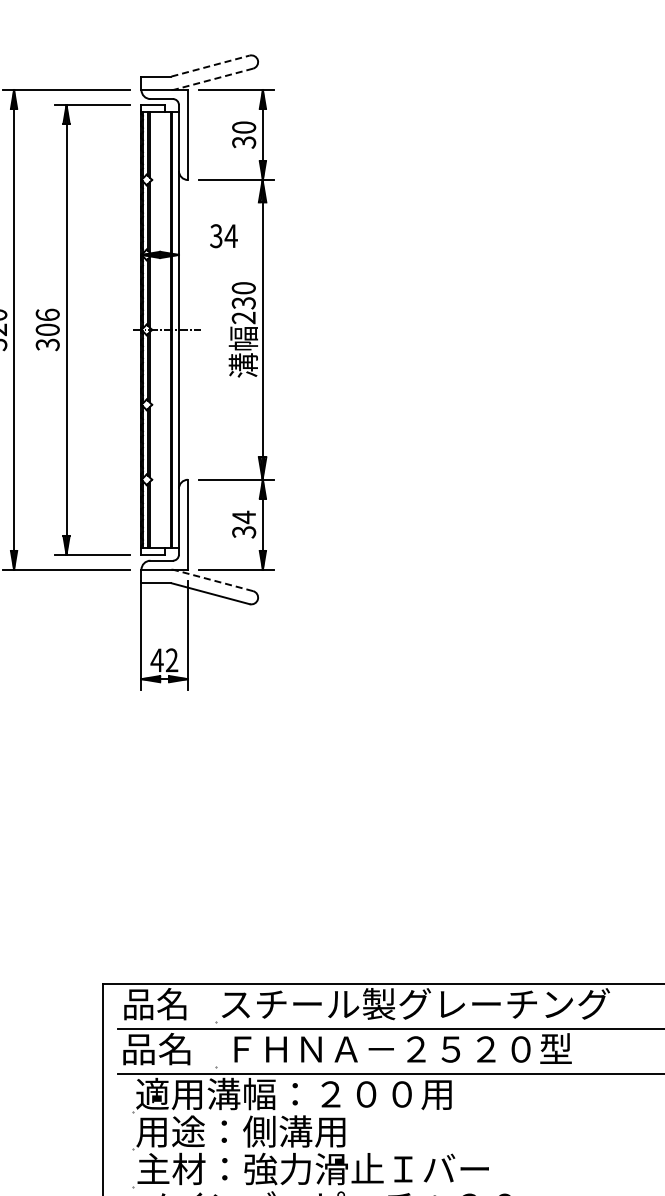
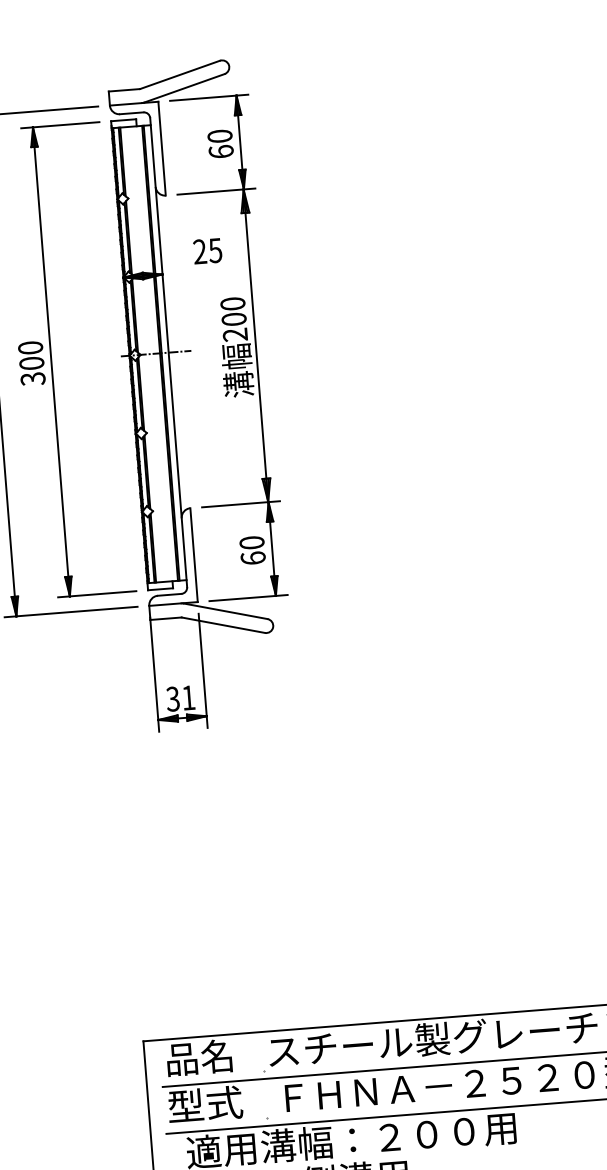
line: (211, 65) -> (180, 74), dashed -> solid
line: (213, 79) -> (184, 88), dashed -> solid
text: (244, 142) -> (221, 151), 30 -> 60
text: (223, 236) -> (207, 251), 34 -> 25
text: (243, 303) -> (233, 319), 230 -> 200
text: (47, 314) -> (30, 347), 306 -> 300
text: (244, 524) -> (253, 550), 34 -> 60
line: (213, 580) -> (225, 611), dashed -> solid
text: (164, 660) -> (180, 698), 42 -> 31
text: (157, 1048) -> (205, 1103), 品名 -> 型式

